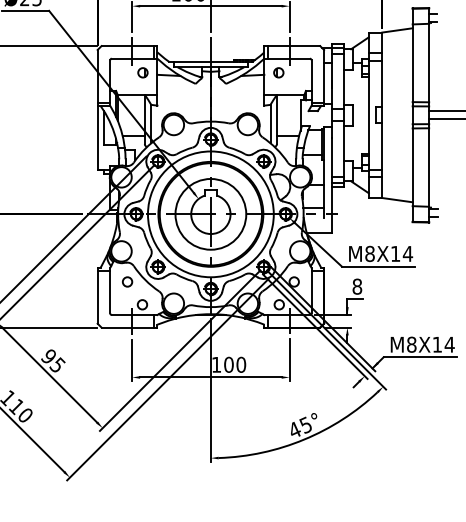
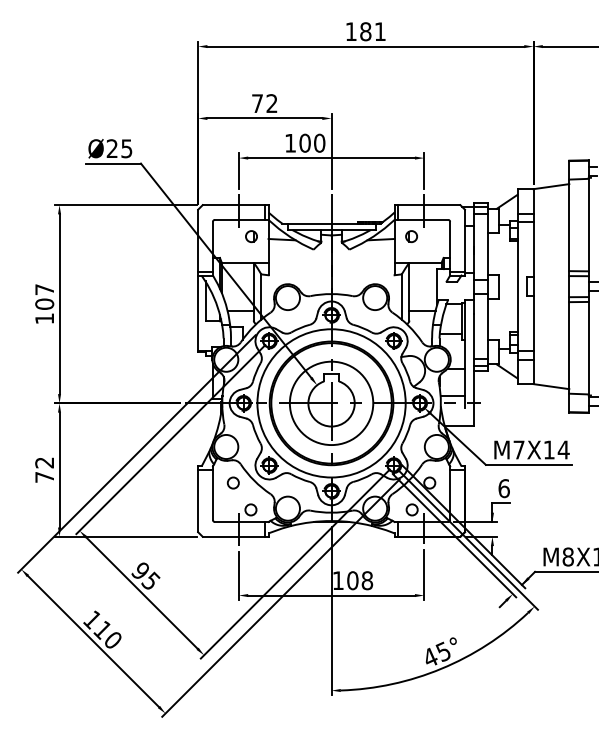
text: (369, 253) -> (518, 449), M8X14 -> M7X14
text: (356, 286) -> (503, 488), 8 -> 6
text: (241, 364) -> (367, 580), 100 -> 108

